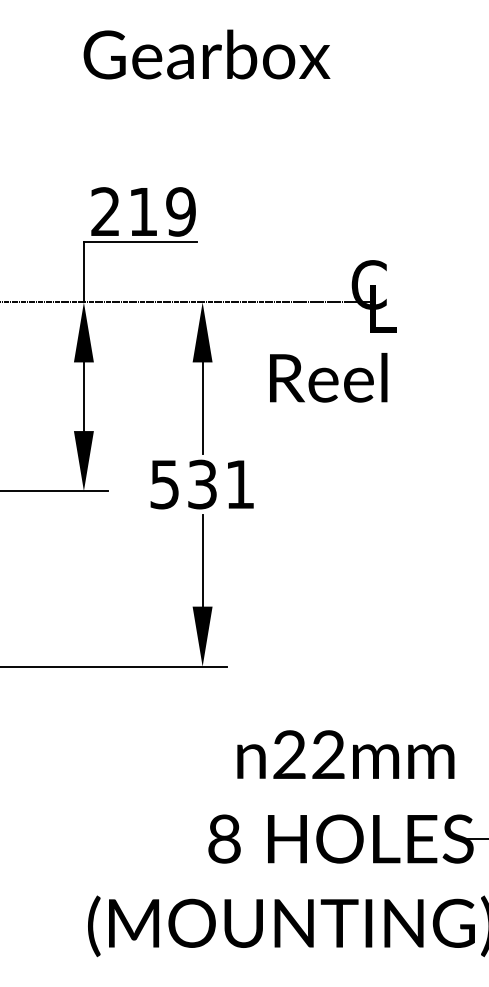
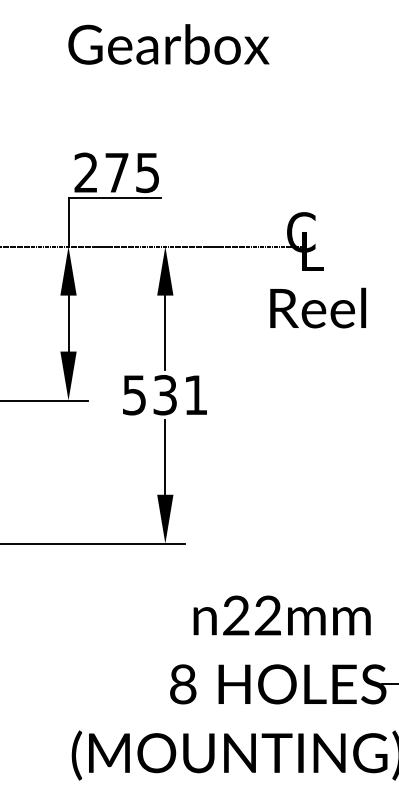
text: (162, 211) -> (132, 172), 219 -> 275
text: (327, 377) -> (317, 307), moved

